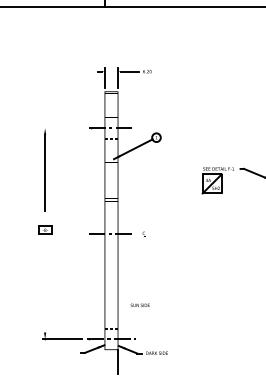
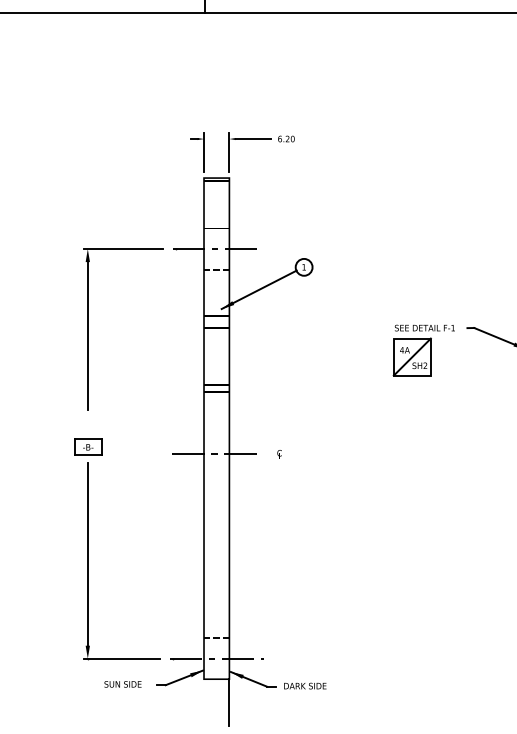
line: (62, 128) -> (121, 249), added
line: (45, 285) -> (88, 554), added
text: (139, 304) -> (121, 682), moved

